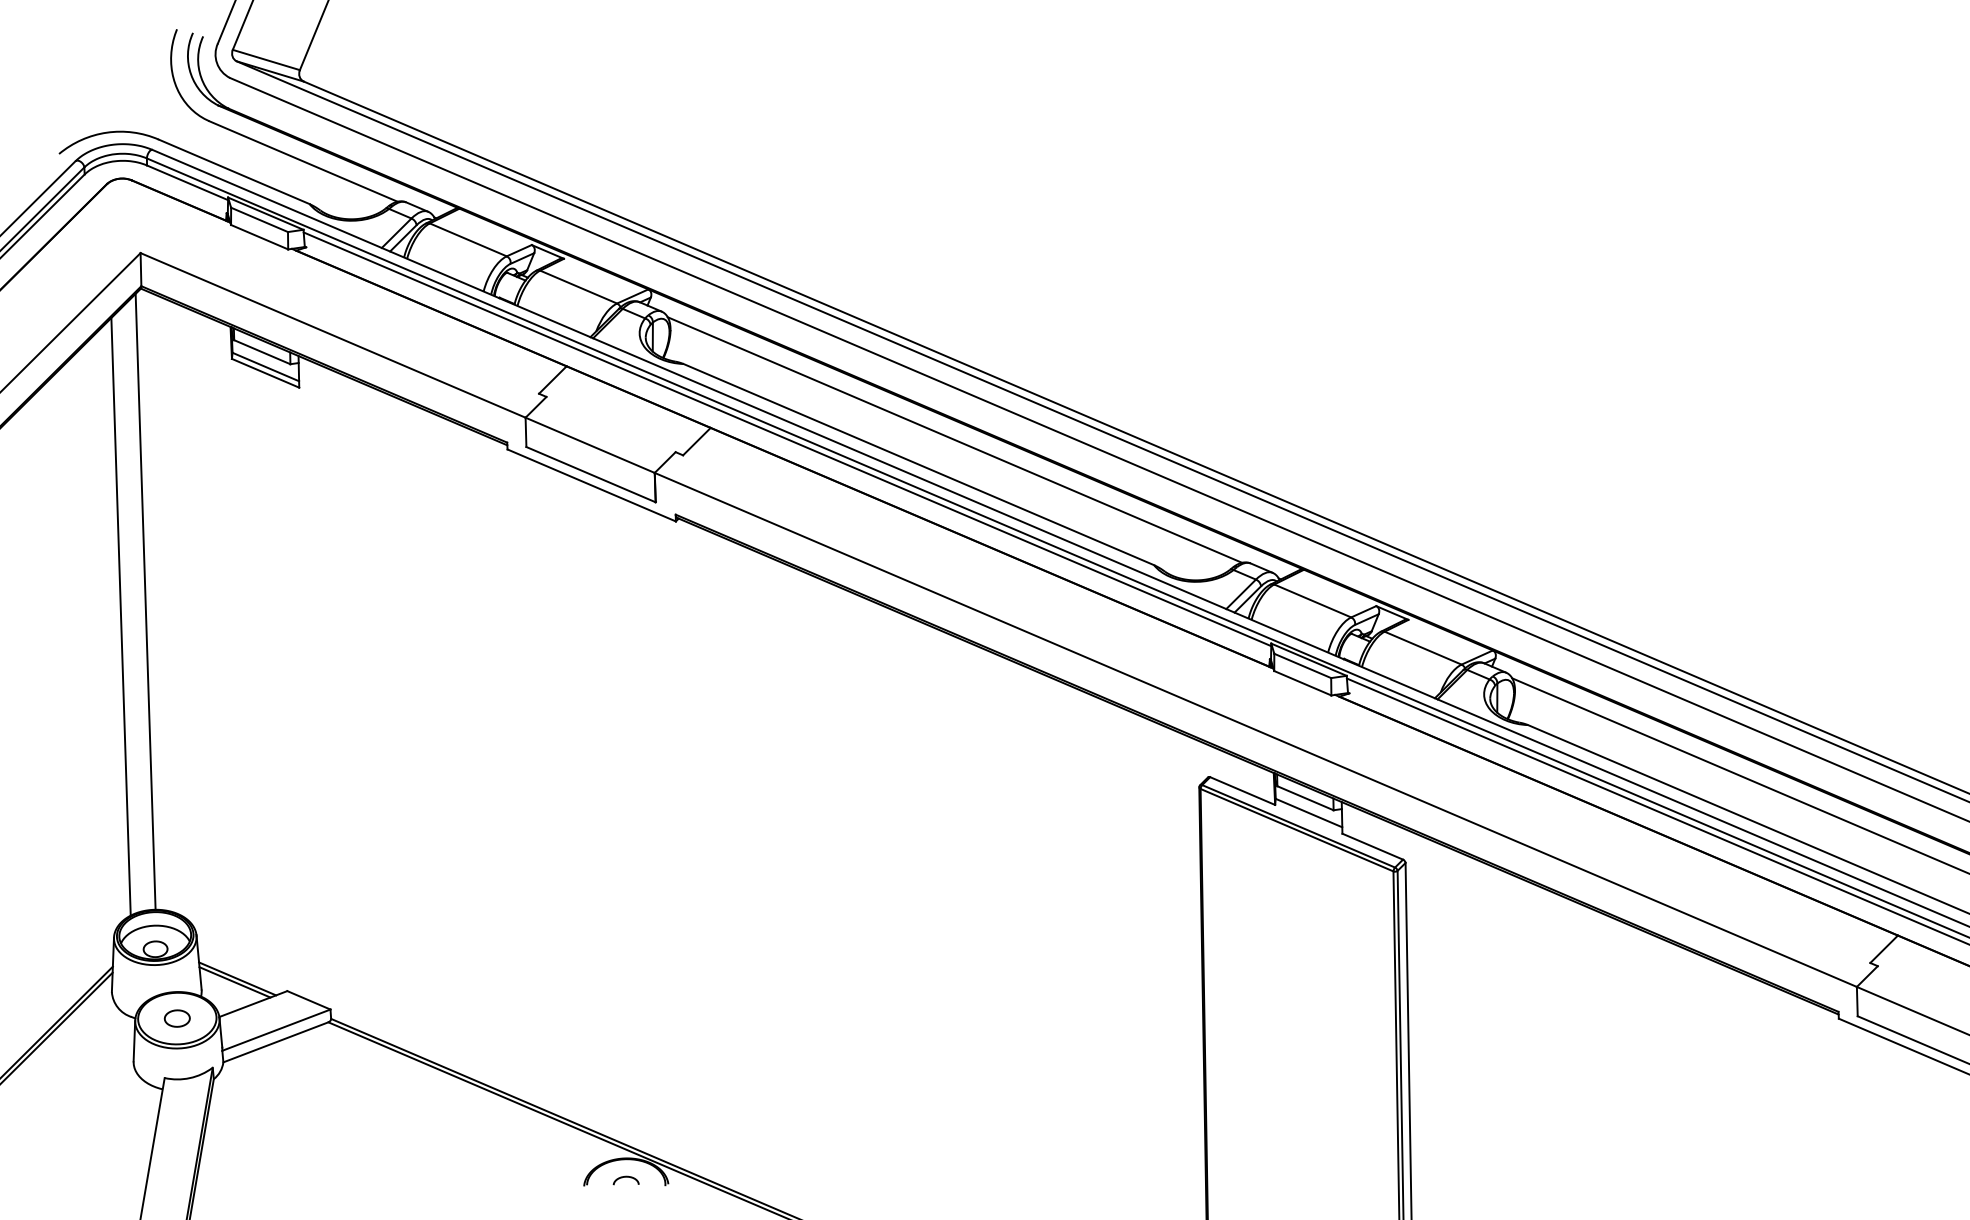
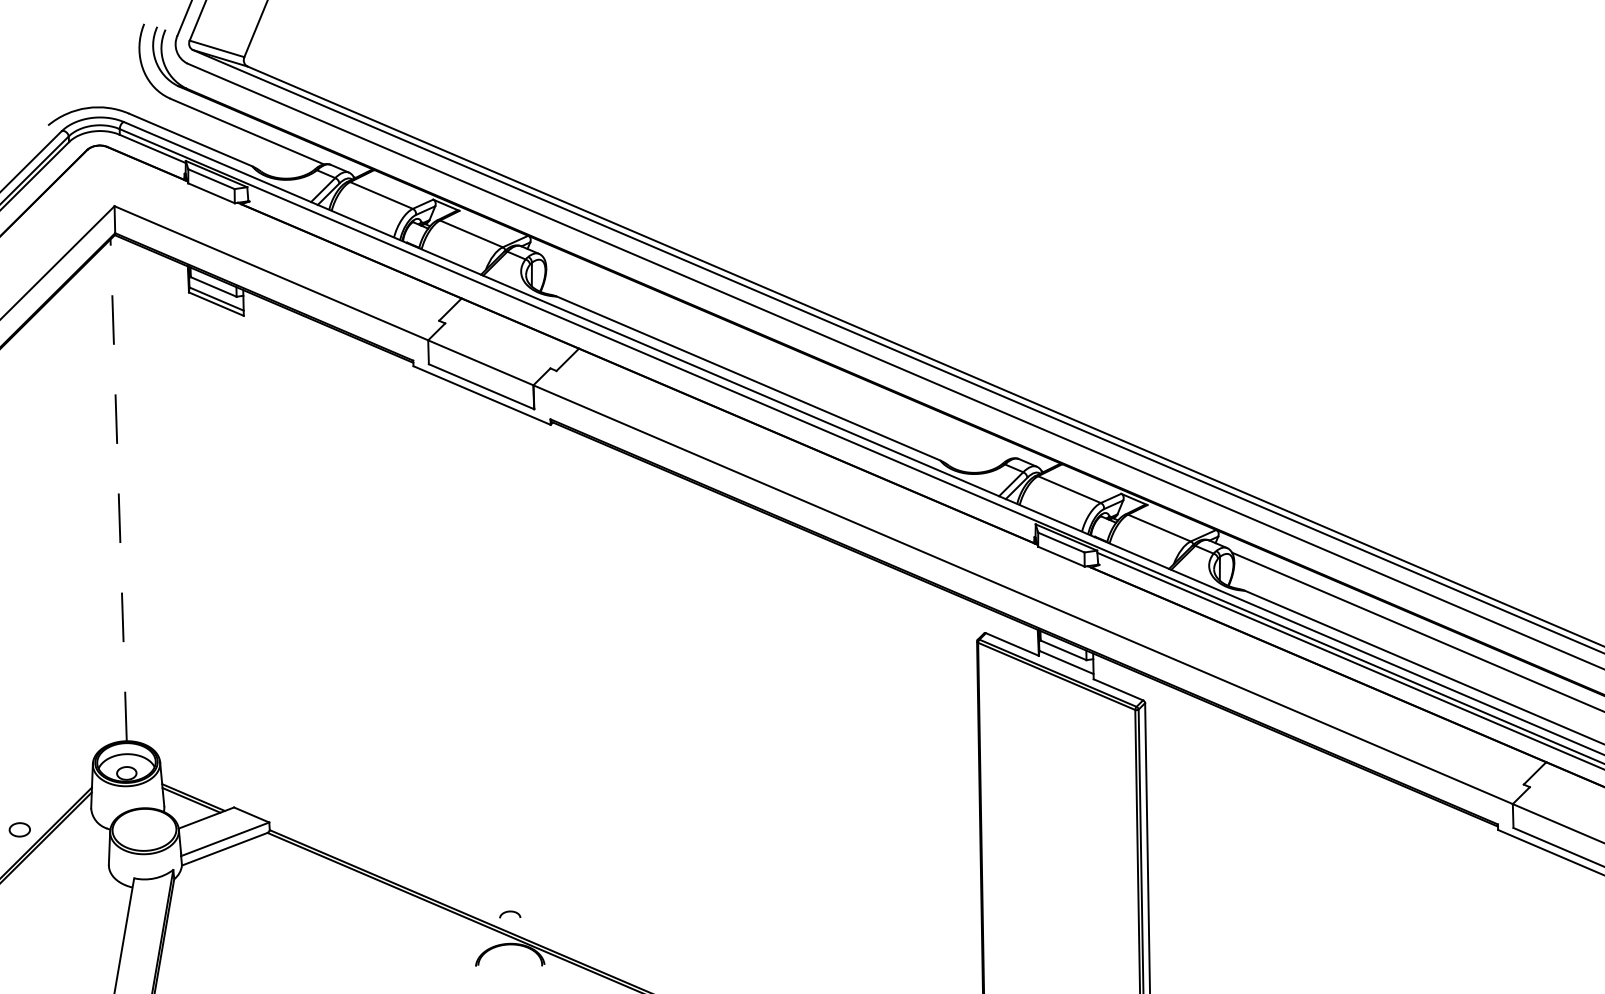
line: (787, 439) -> (641, 358), removed
line: (954, 439) -> (777, 358), removed
line: (145, 601) -> (118, 490), solid -> dashed
line: (120, 616) -> (98, 502), removed
part: (176, 1018) -> (19, 829), moved
curve: (625, 1177) -> (509, 912), moved

